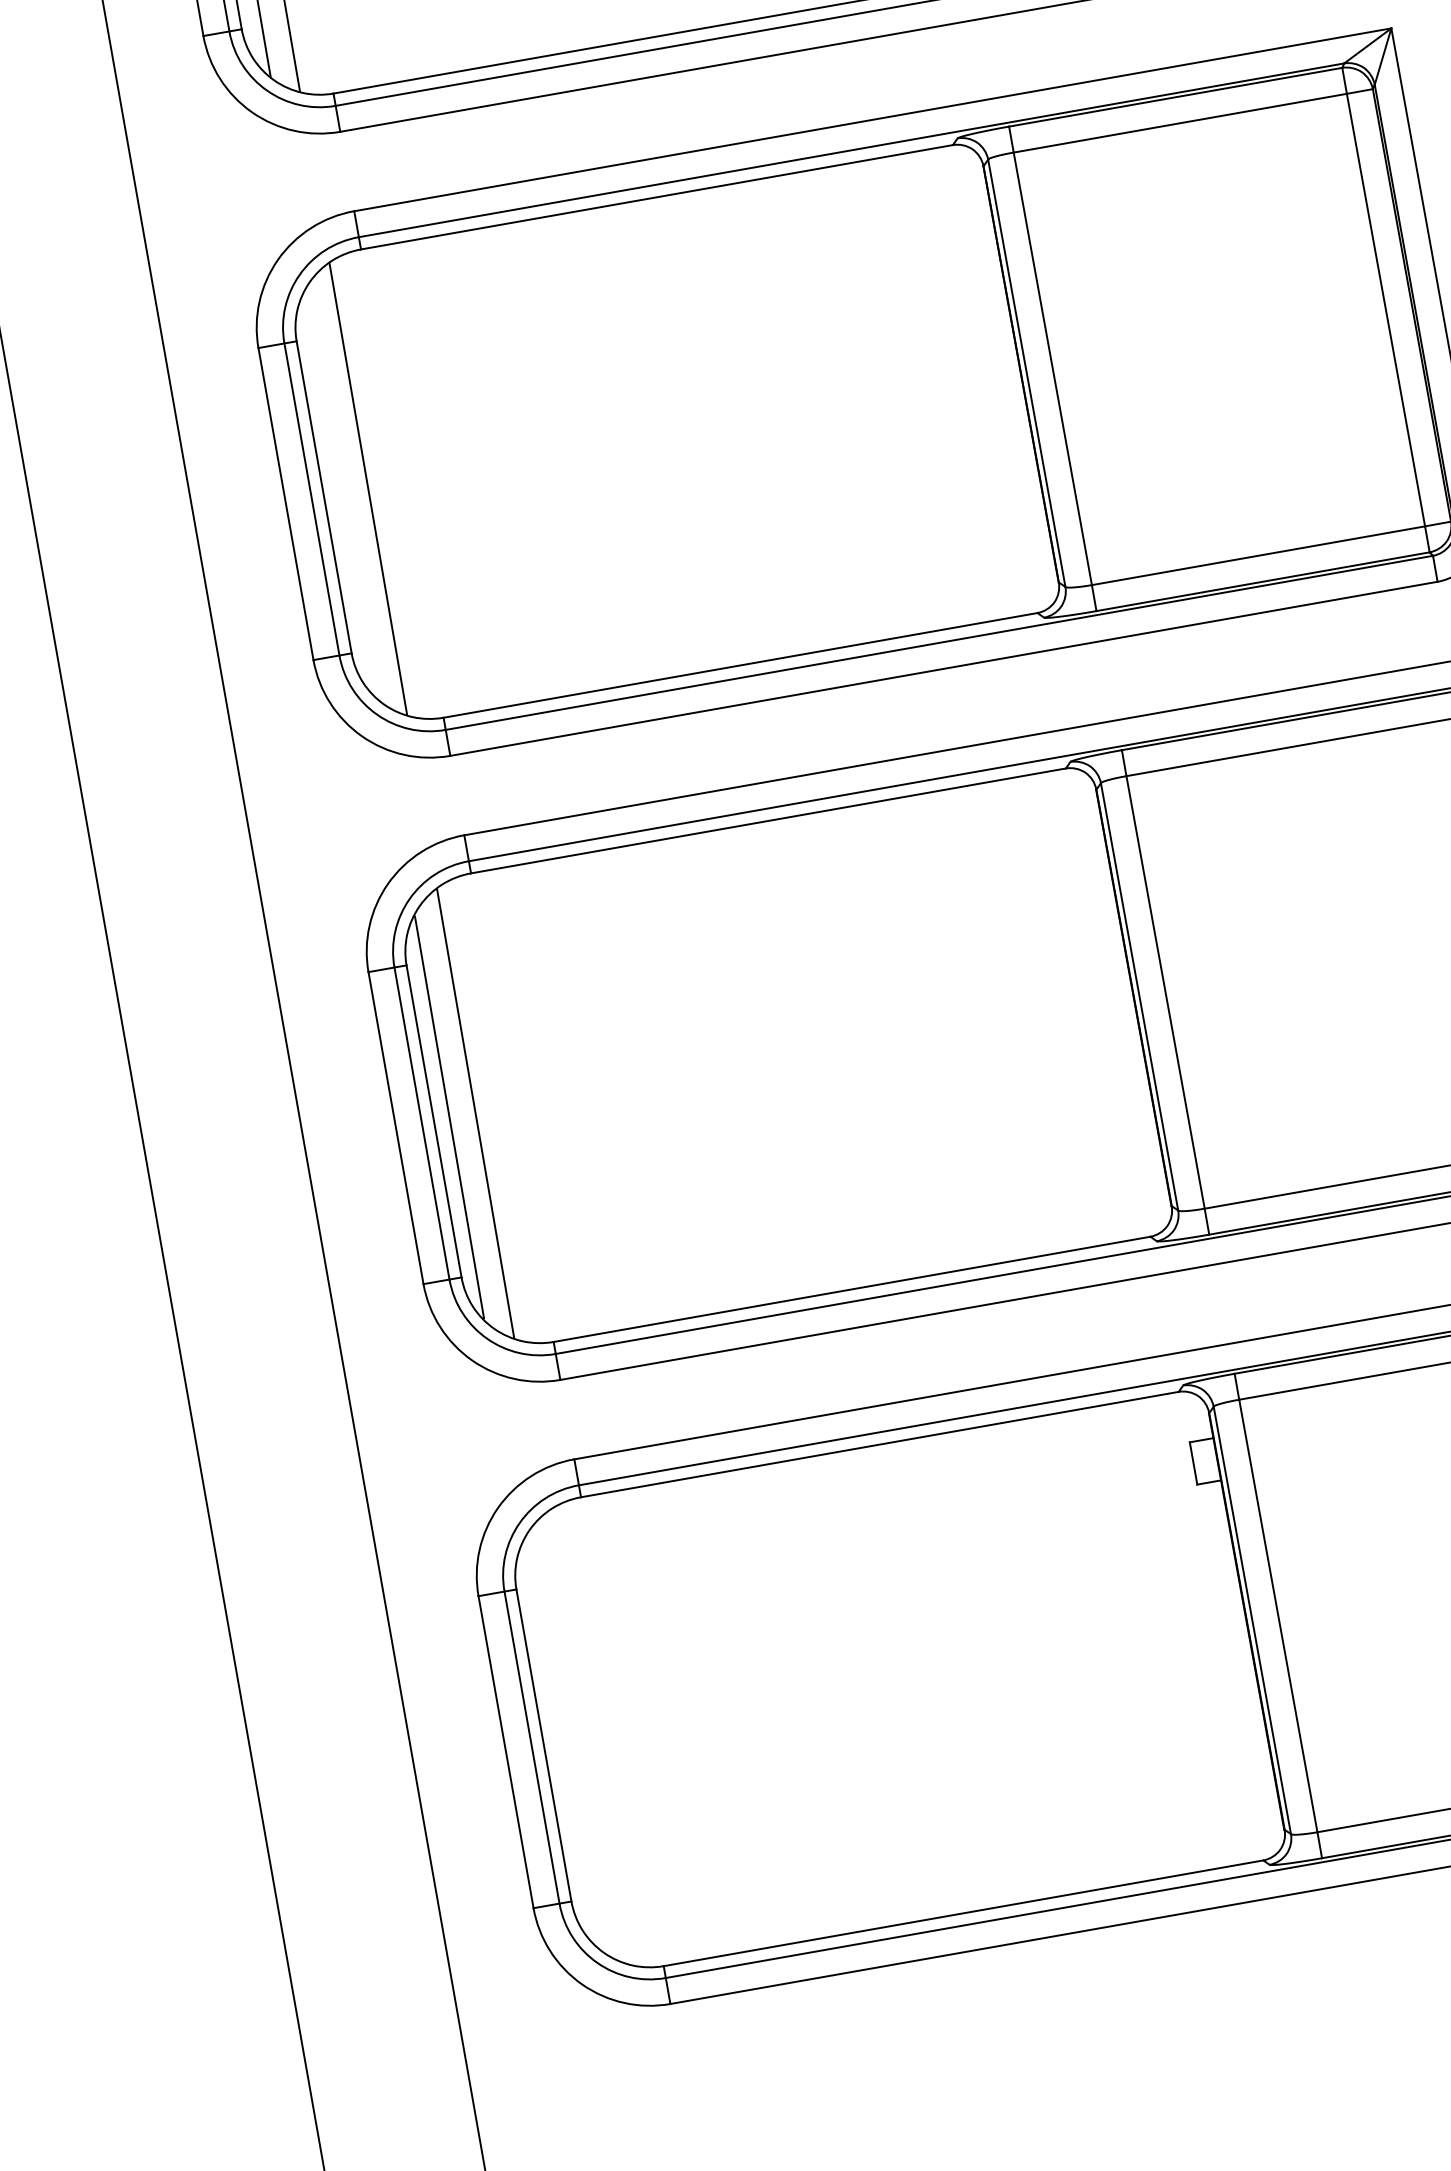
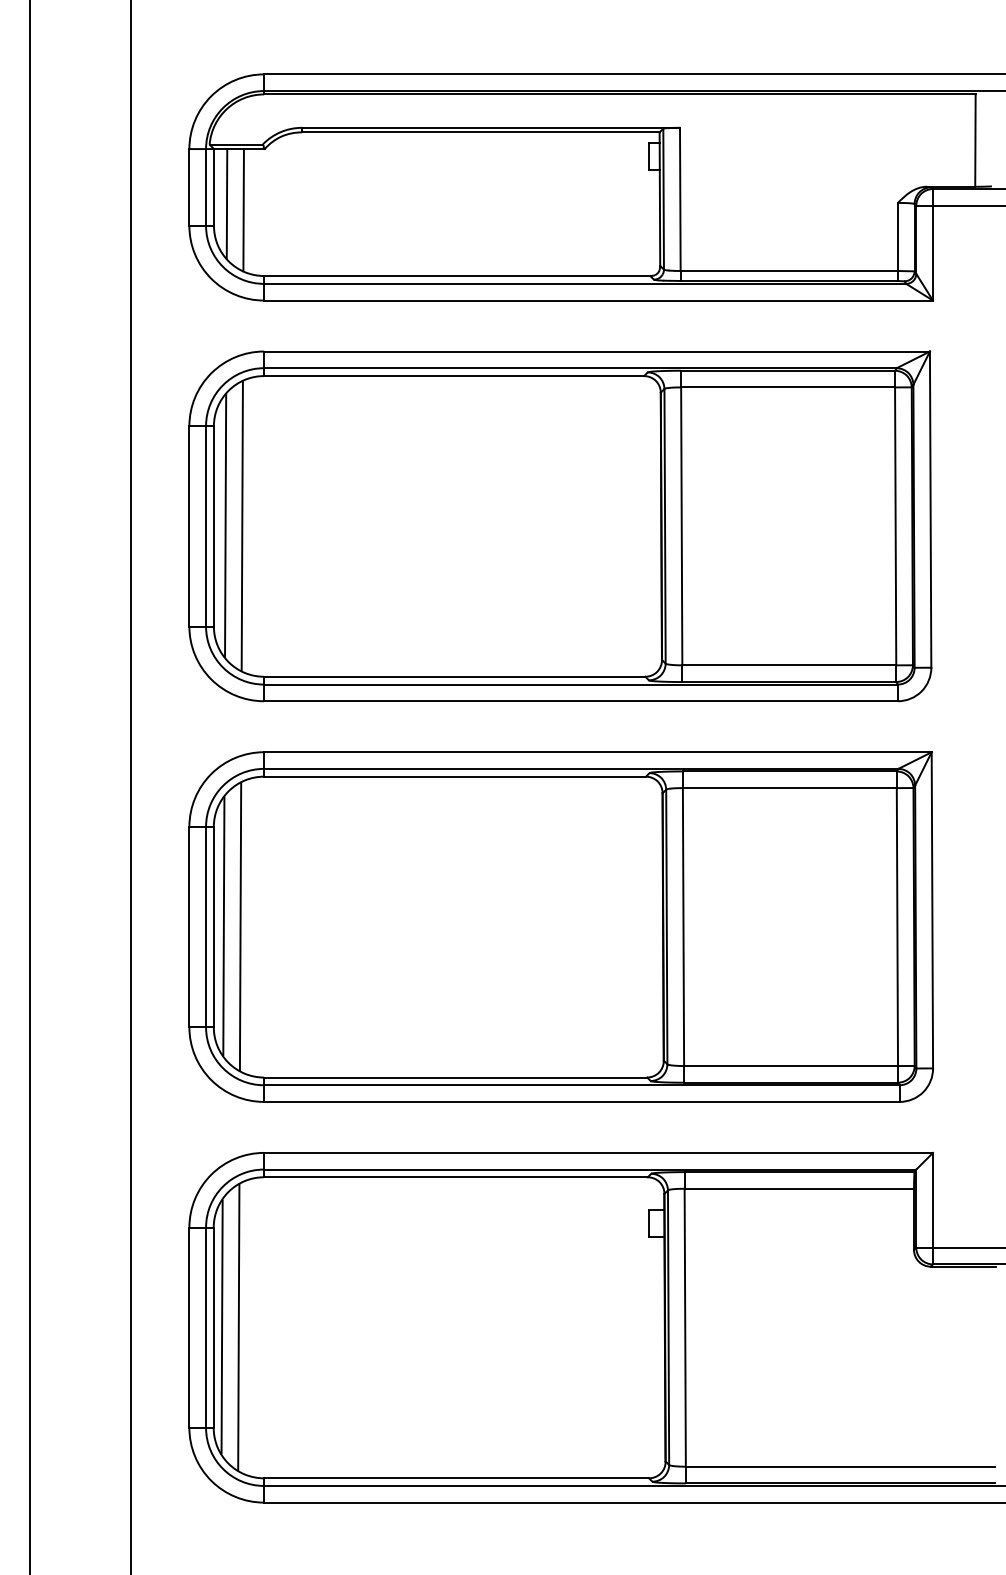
line: (341, 492) -> (225, 525), added
line: (582, 1738) -> (238, 1327), added
line: (555, 1741) -> (221, 1326), added

